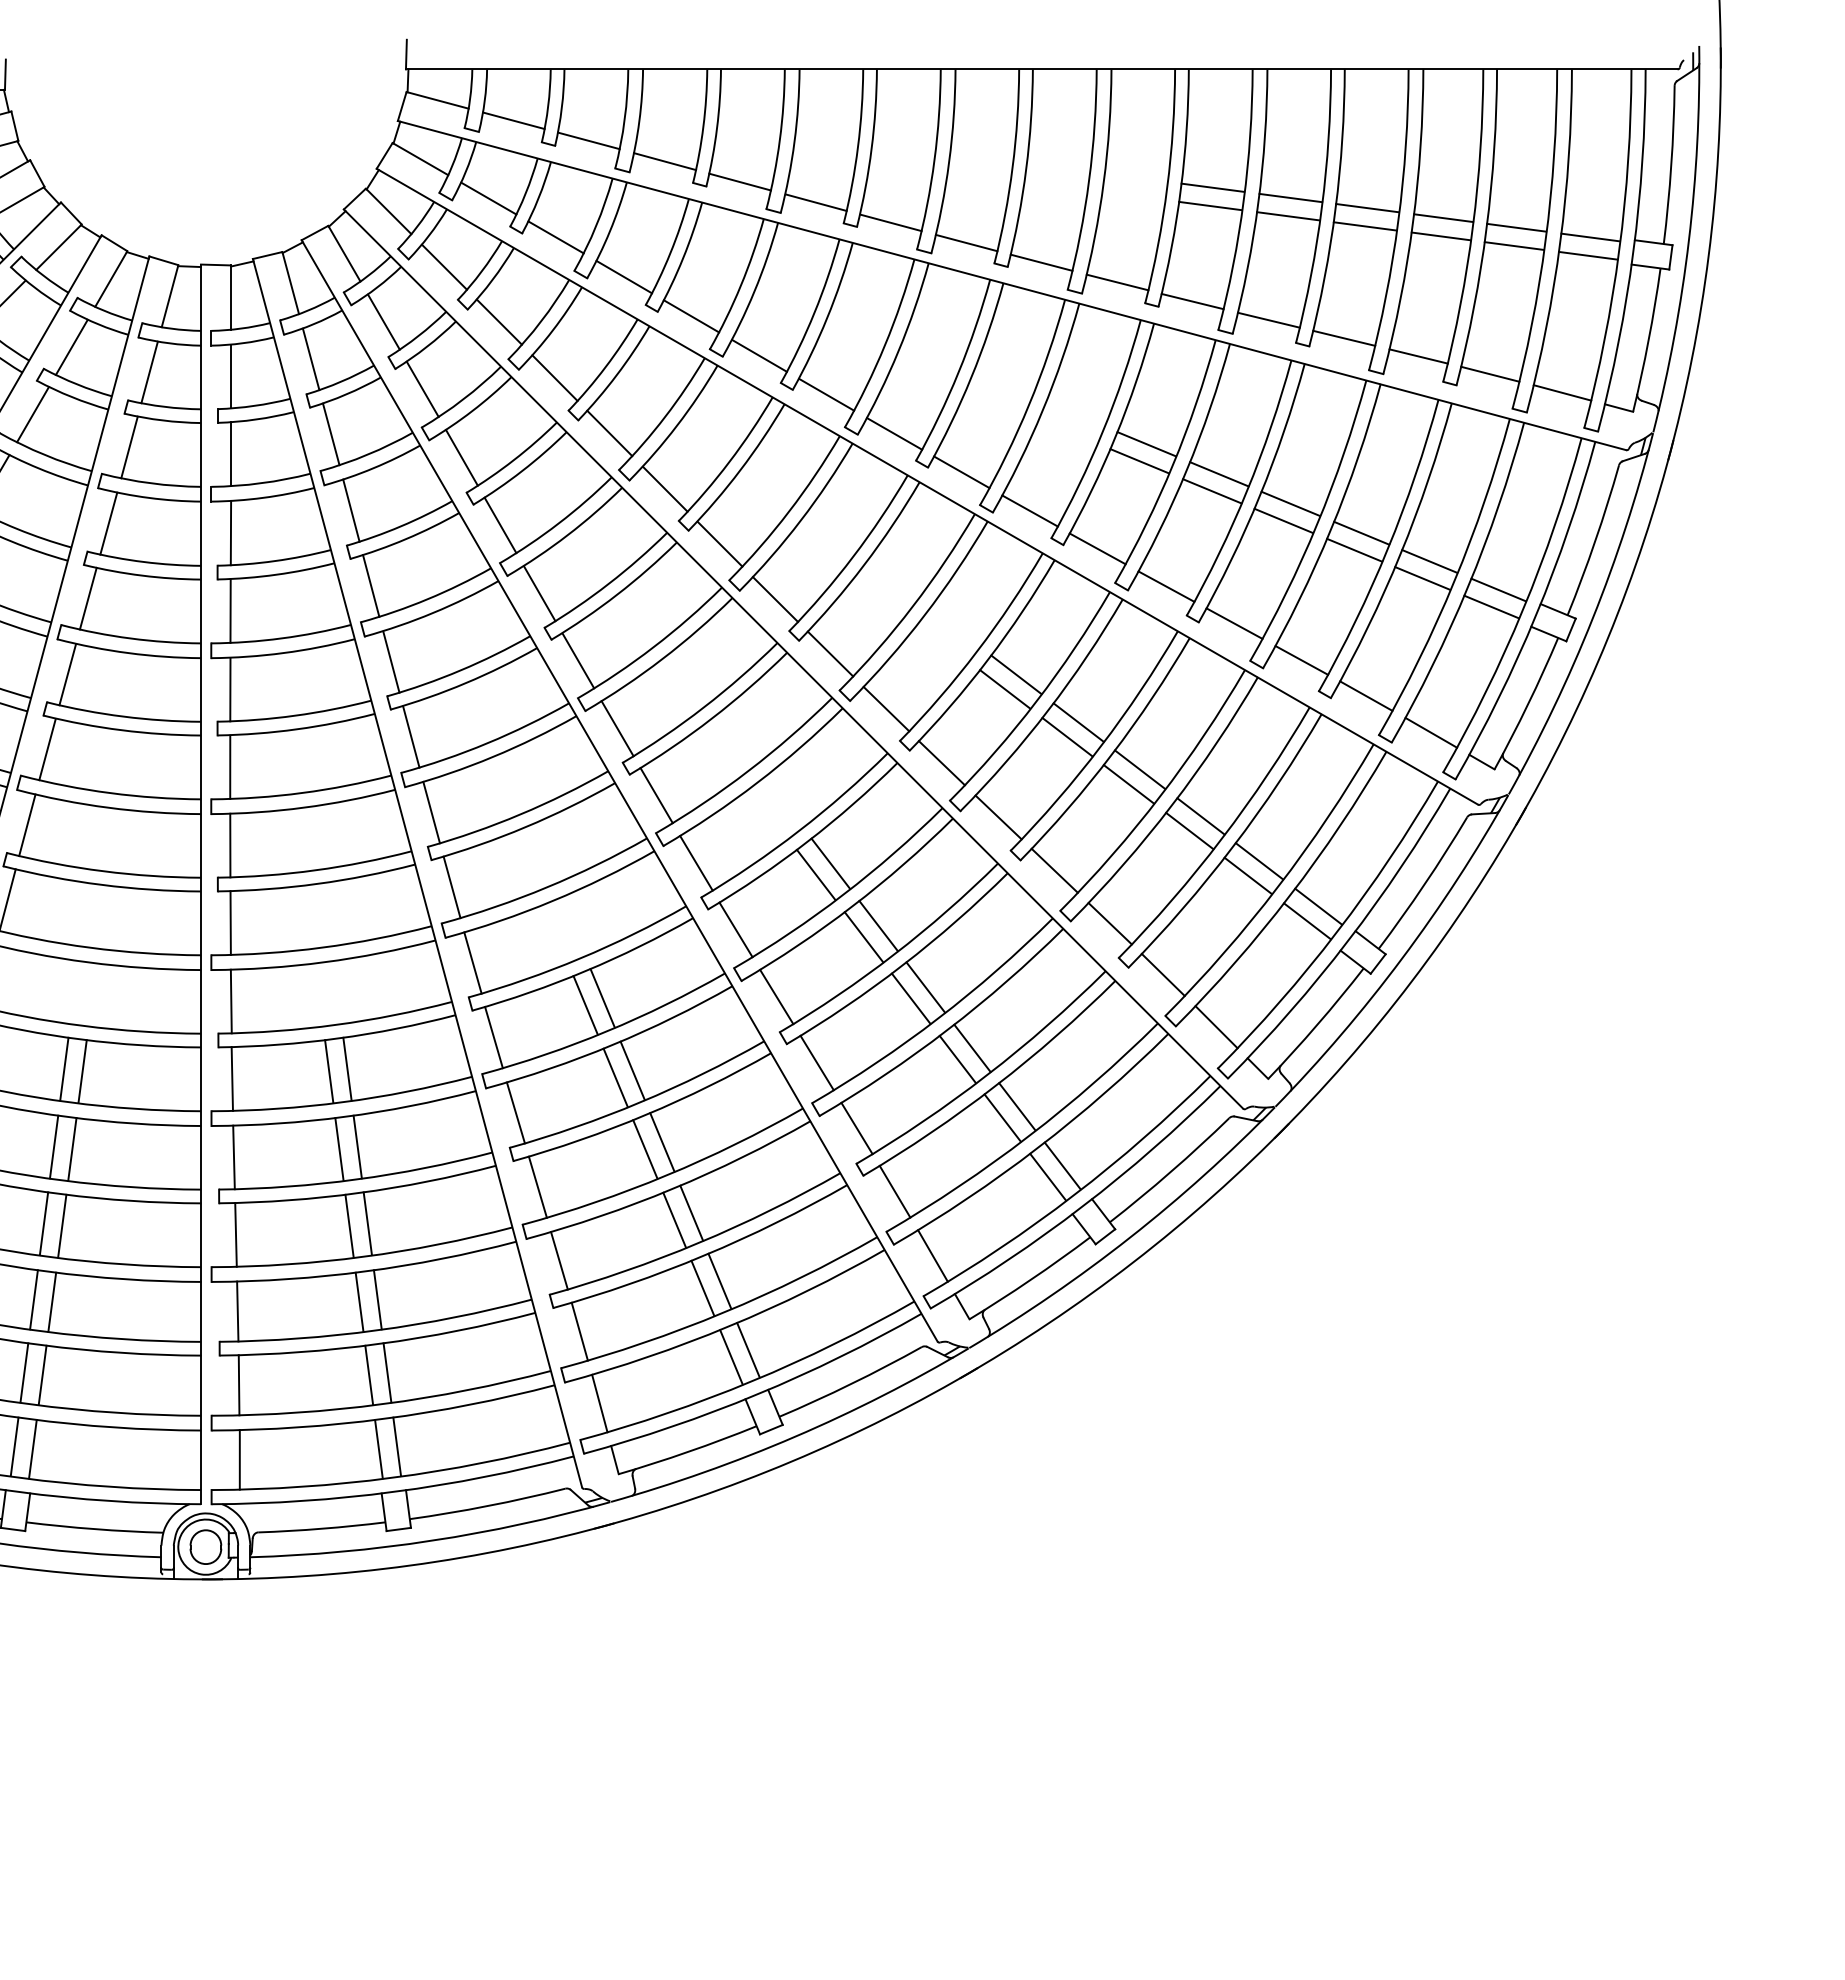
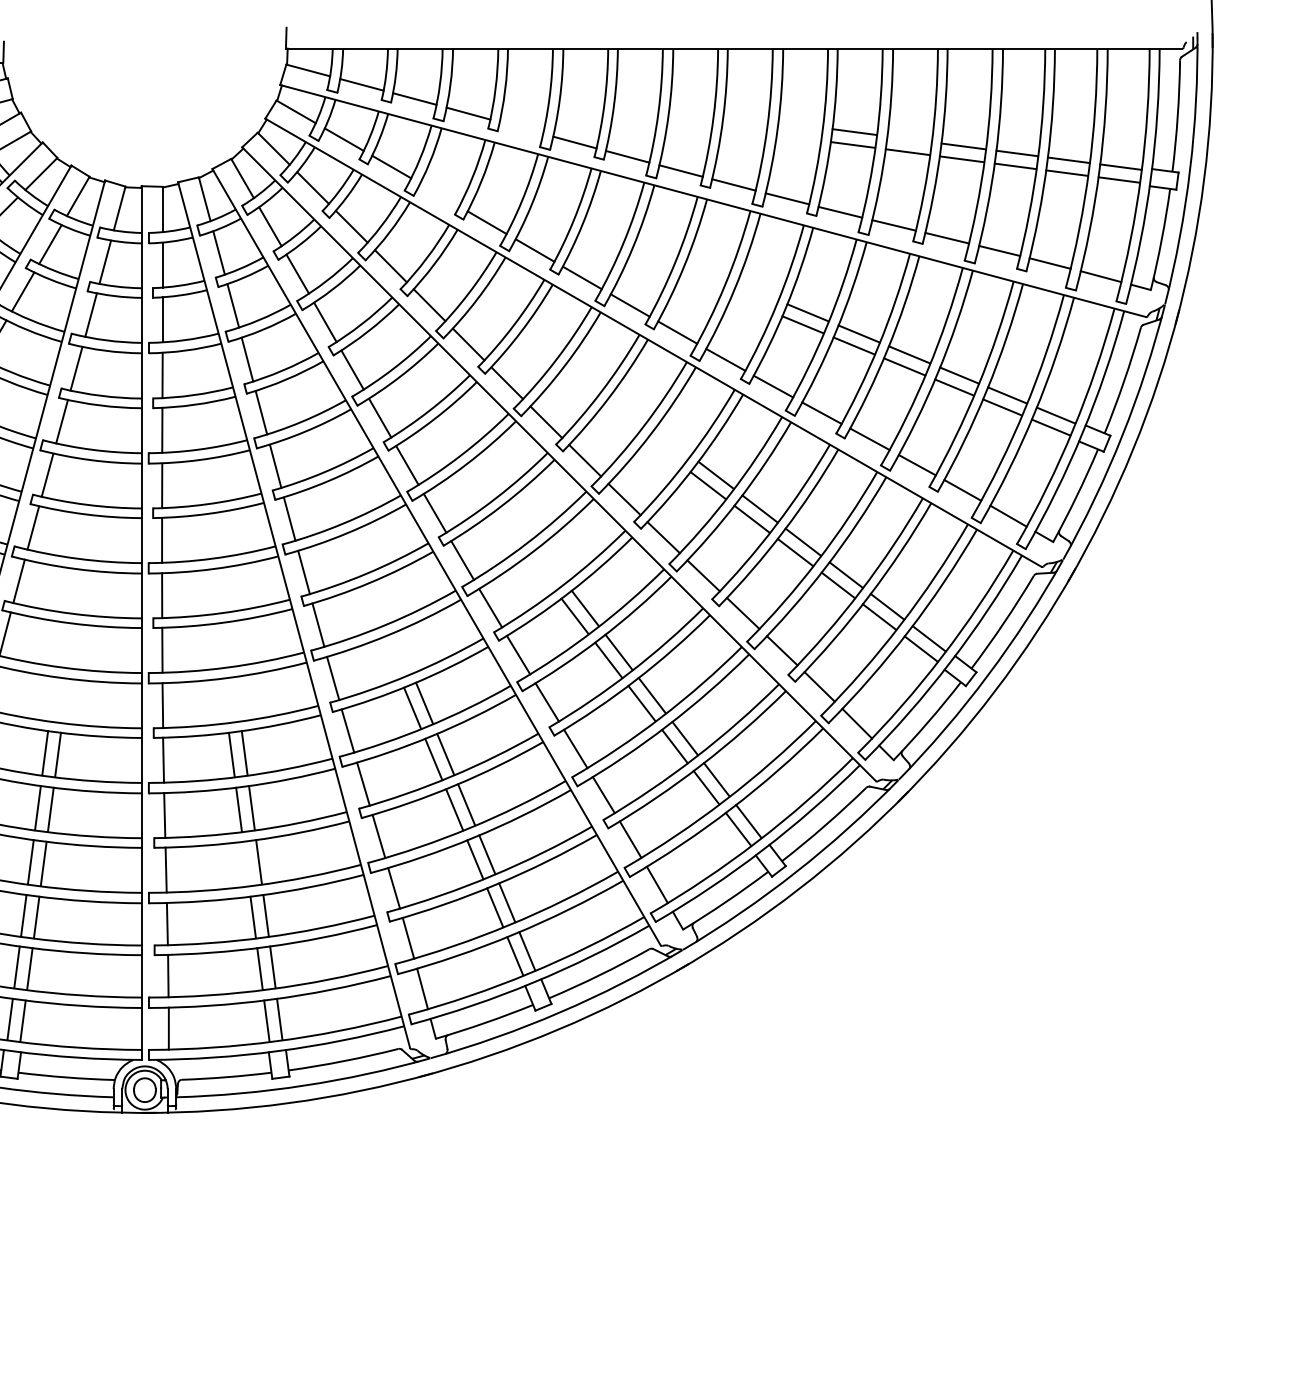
line: (739, 181) -> (521, 127), removed
line: (1290, 197) -> (909, 138), removed
line: (624, 276) -> (439, 194), removed
line: (349, 1225) -> (246, 863), removed

